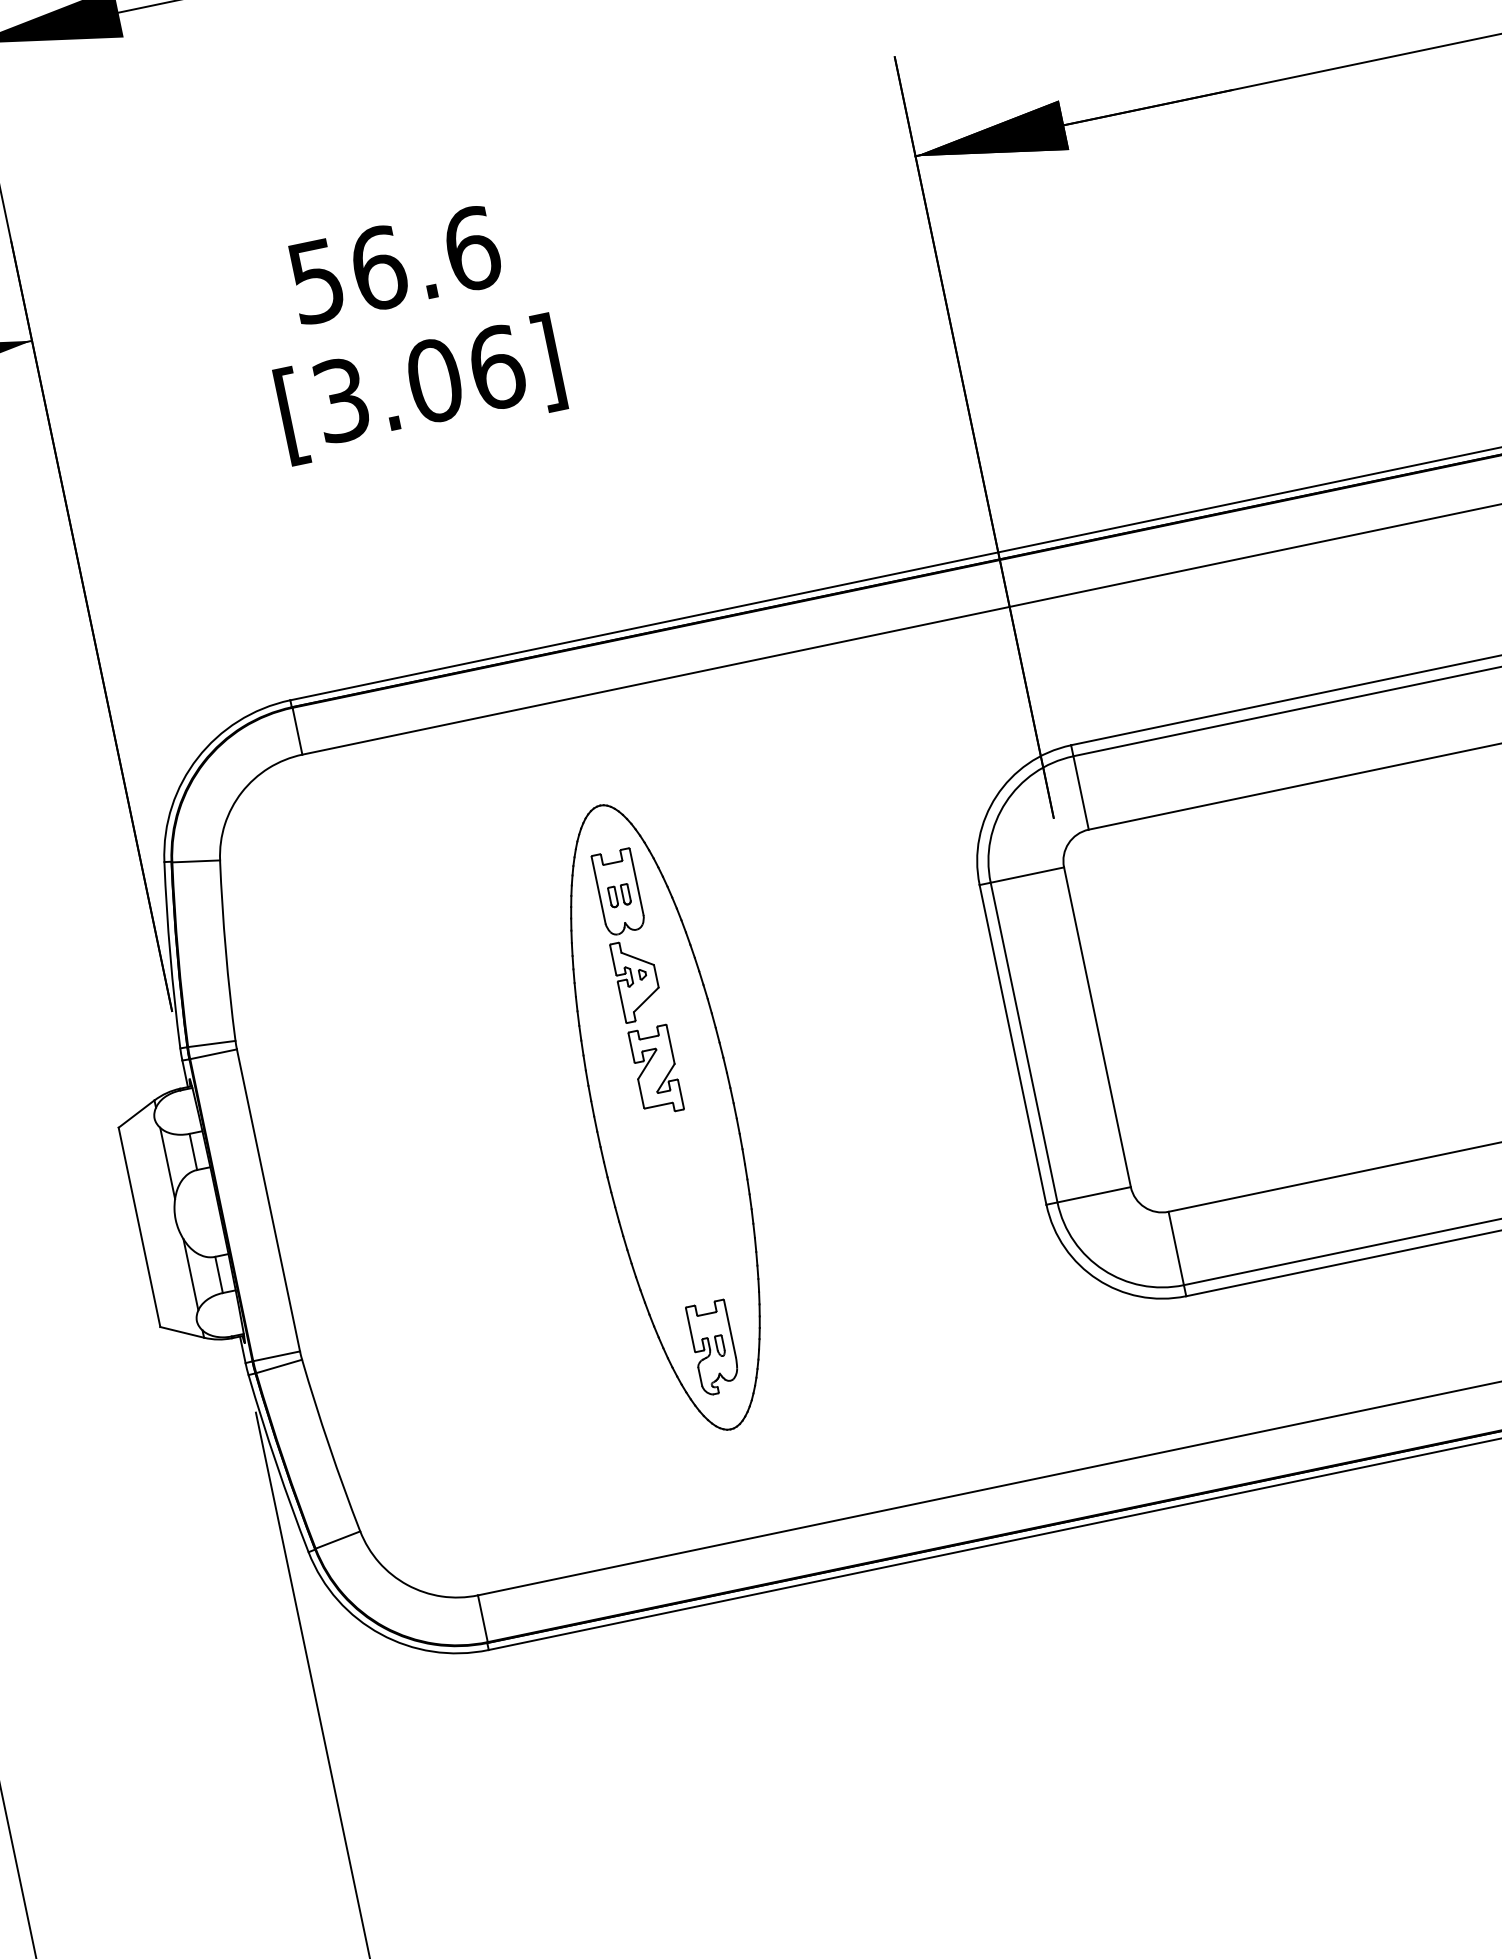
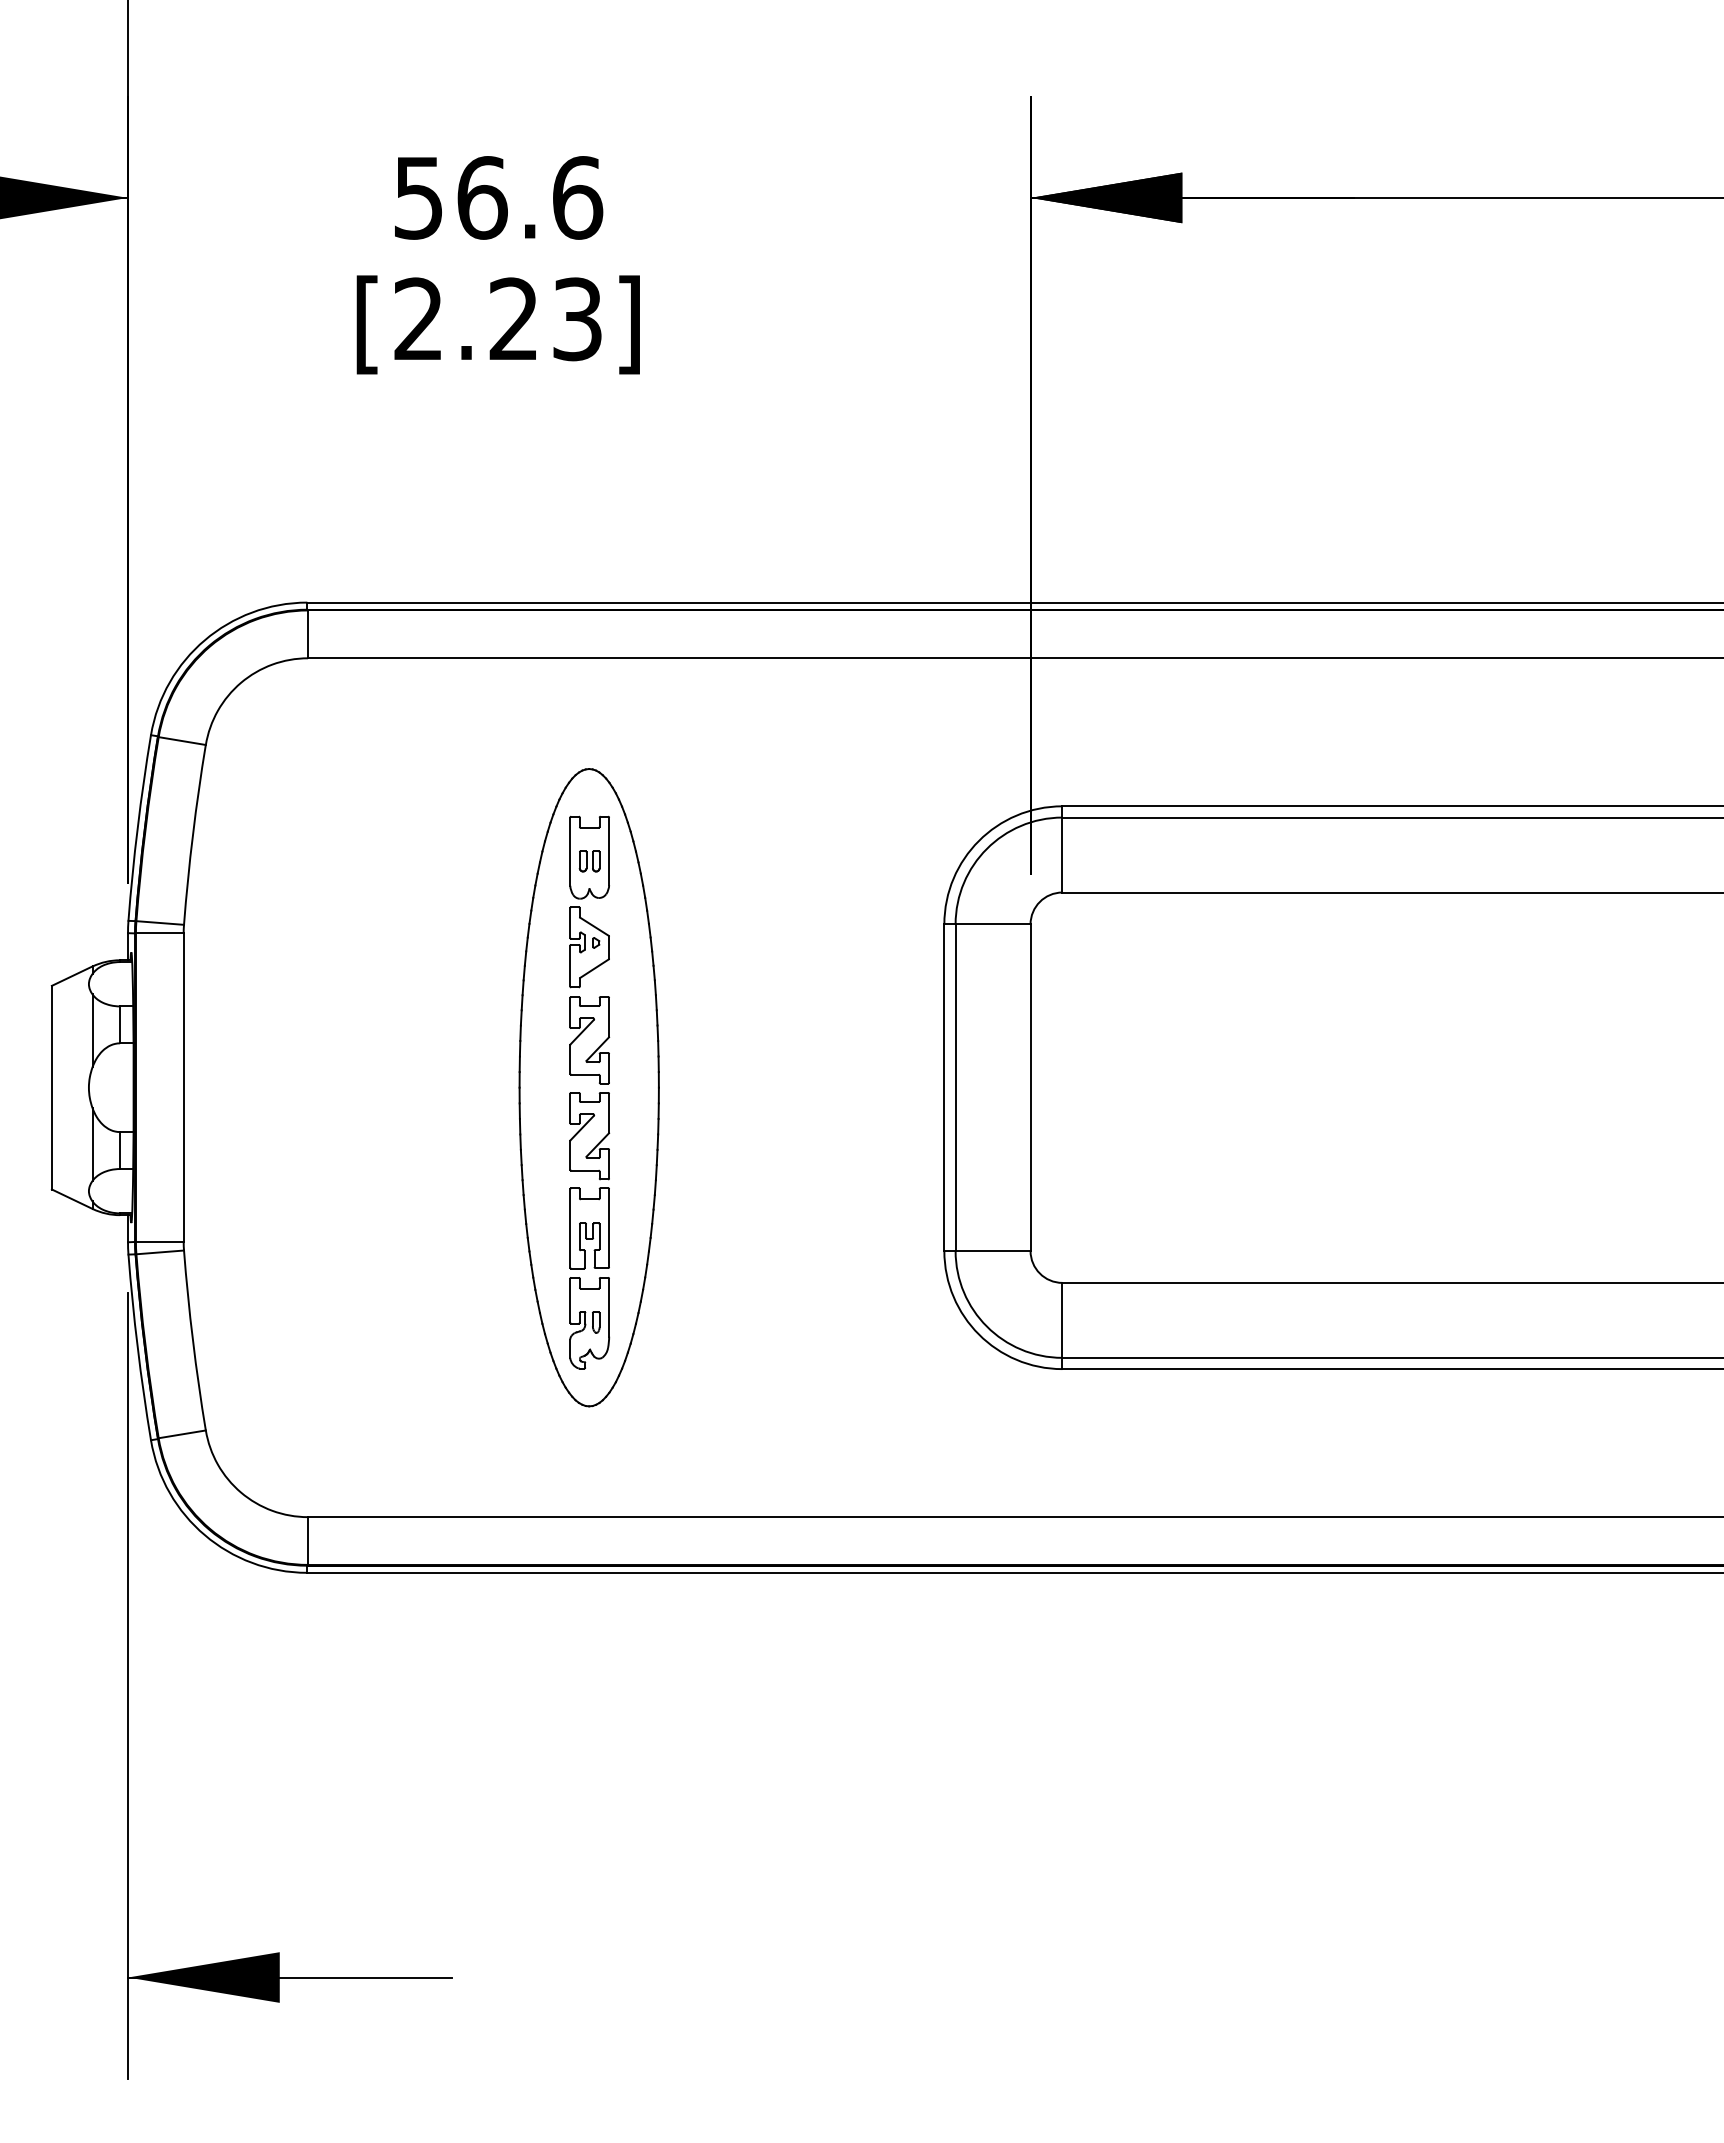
text: (419, 384) -> (498, 319), [3.06] -> [2.23]
part: (682, 1199) -> (589, 1171), added

